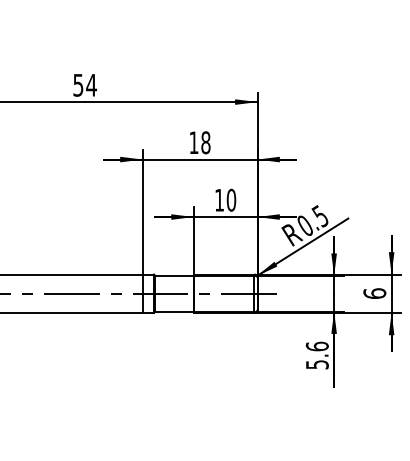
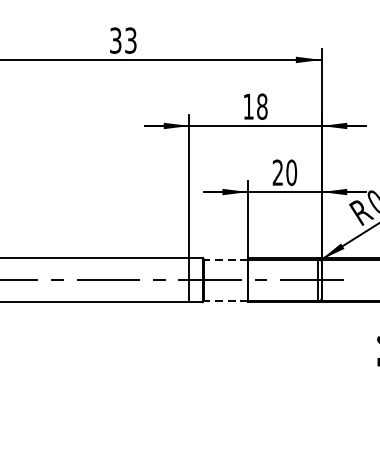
text: (85, 84) -> (123, 39), 54 -> 33
text: (219, 199) -> (277, 171), 10 -> 20
line: (173, 275) -> (225, 259), solid -> dashed
line: (173, 311) -> (225, 300), solid -> dashed

